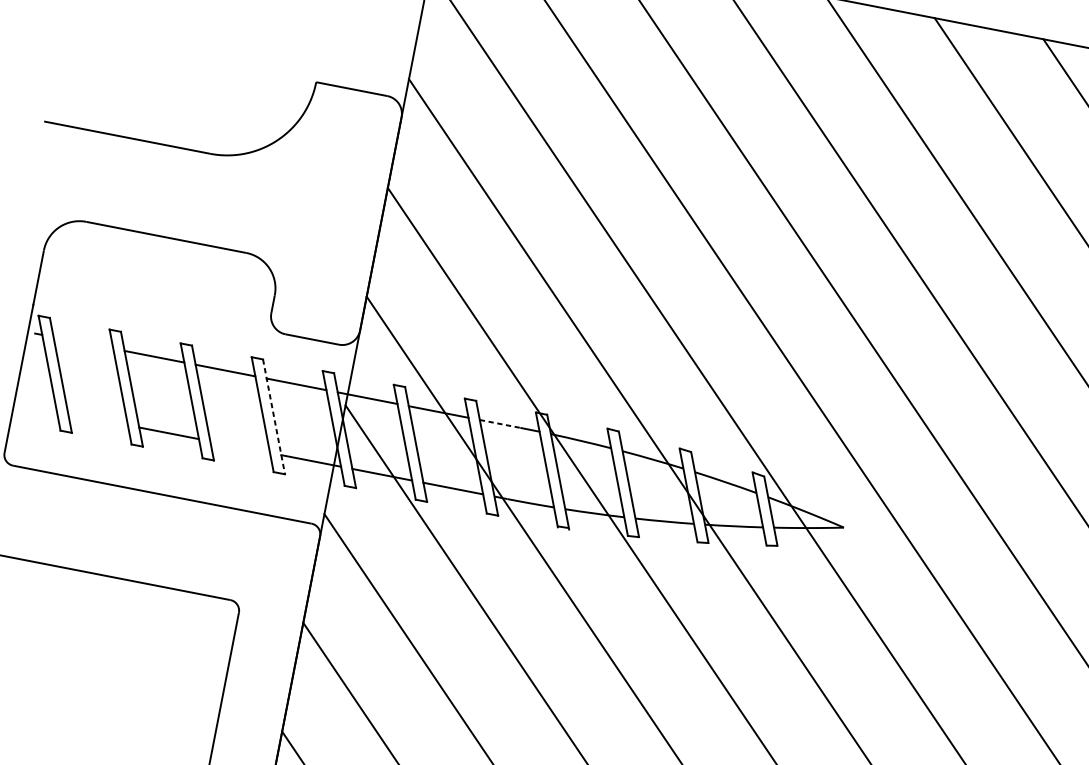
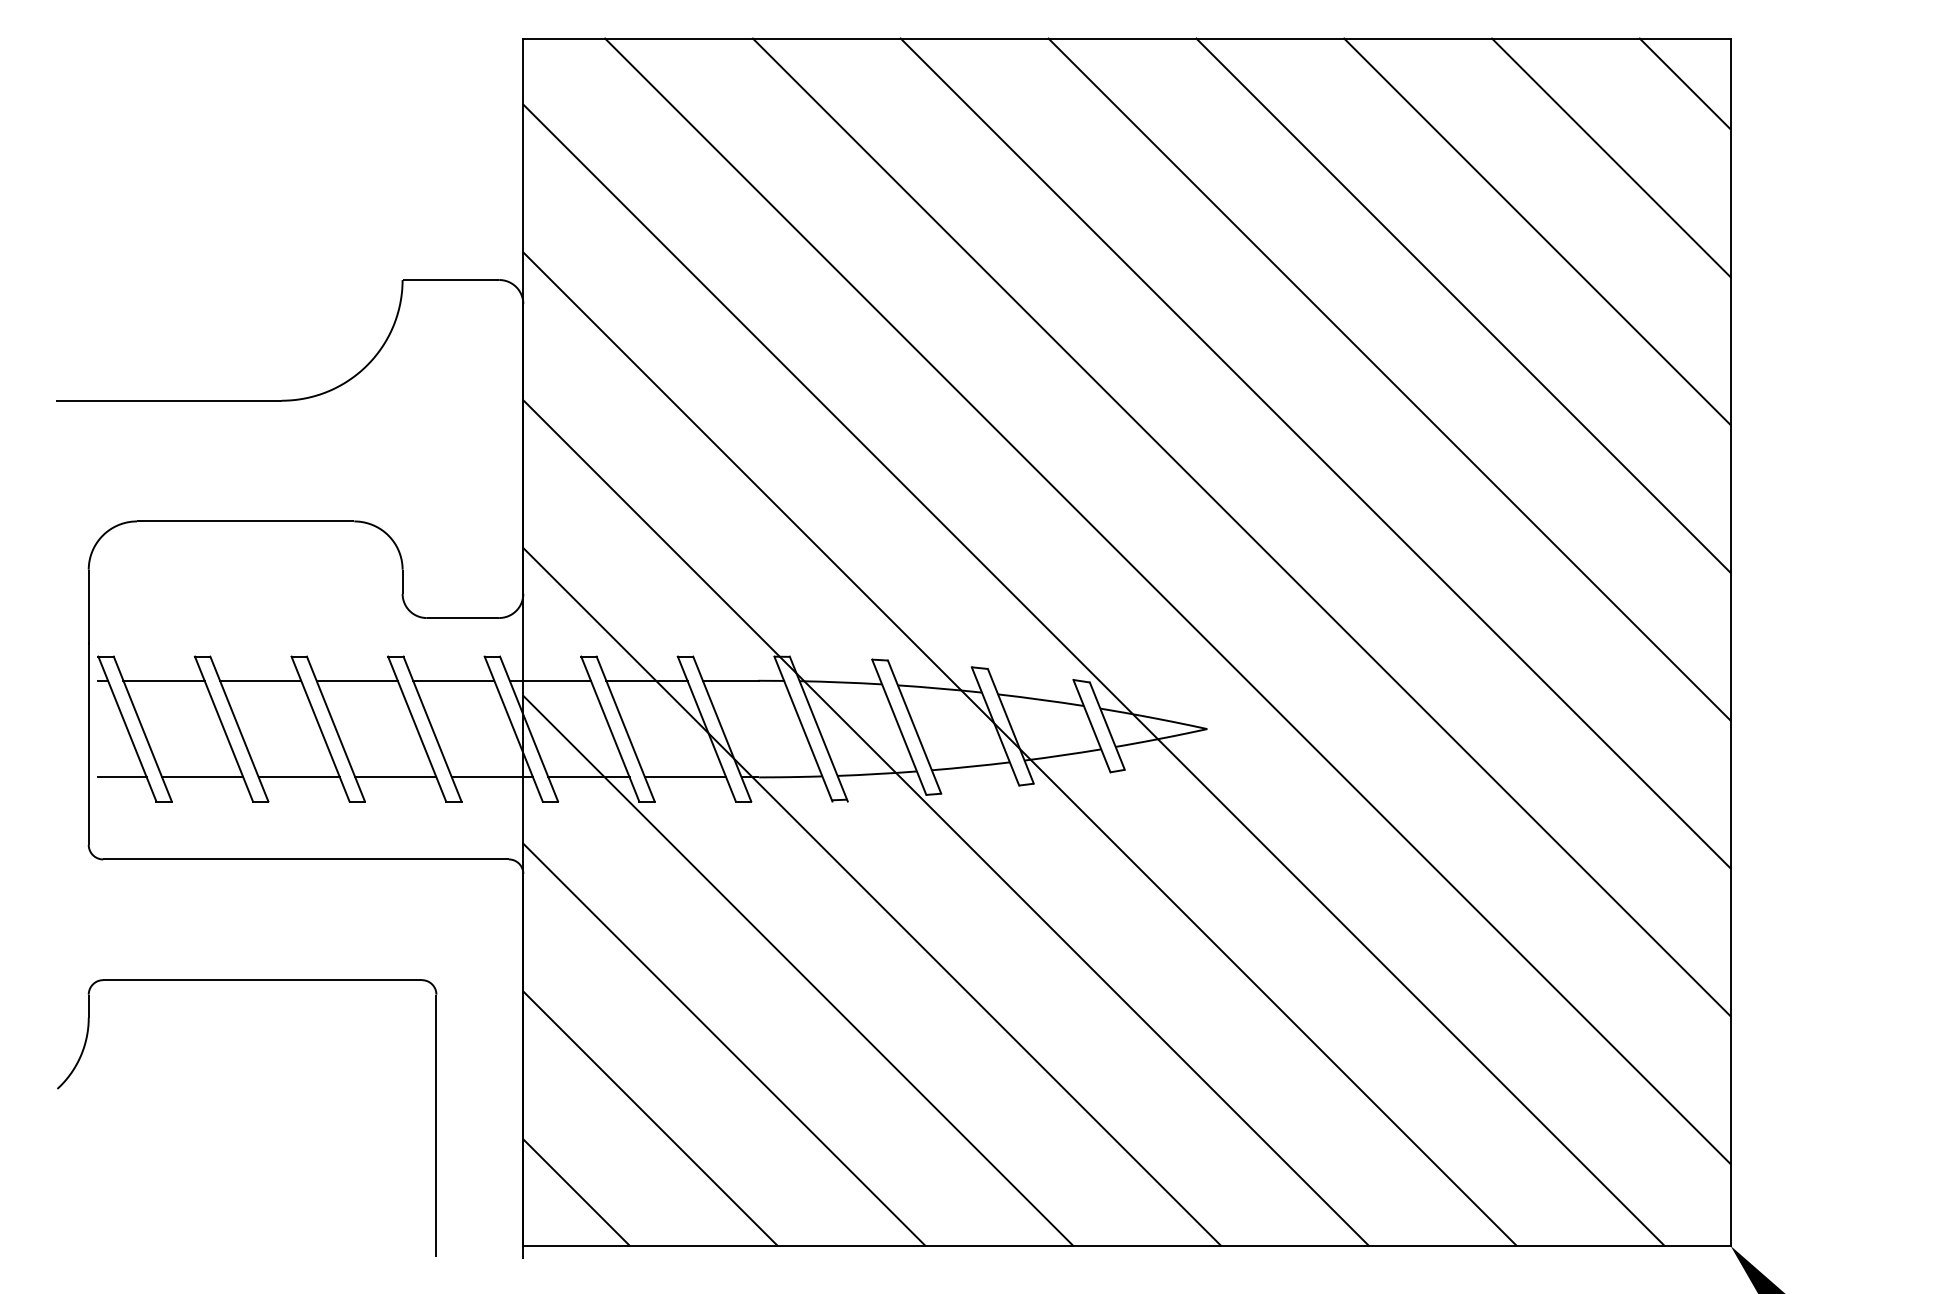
line: (83, 342) -> (163, 680), added
line: (39, 408) -> (122, 777), added
line: (273, 417) -> (432, 729), dashed -> solid
line: (97, 419) -> (202, 777), added
line: (500, 423) -> (731, 680), dashed -> solid
line: (239, 447) -> (395, 777), added

